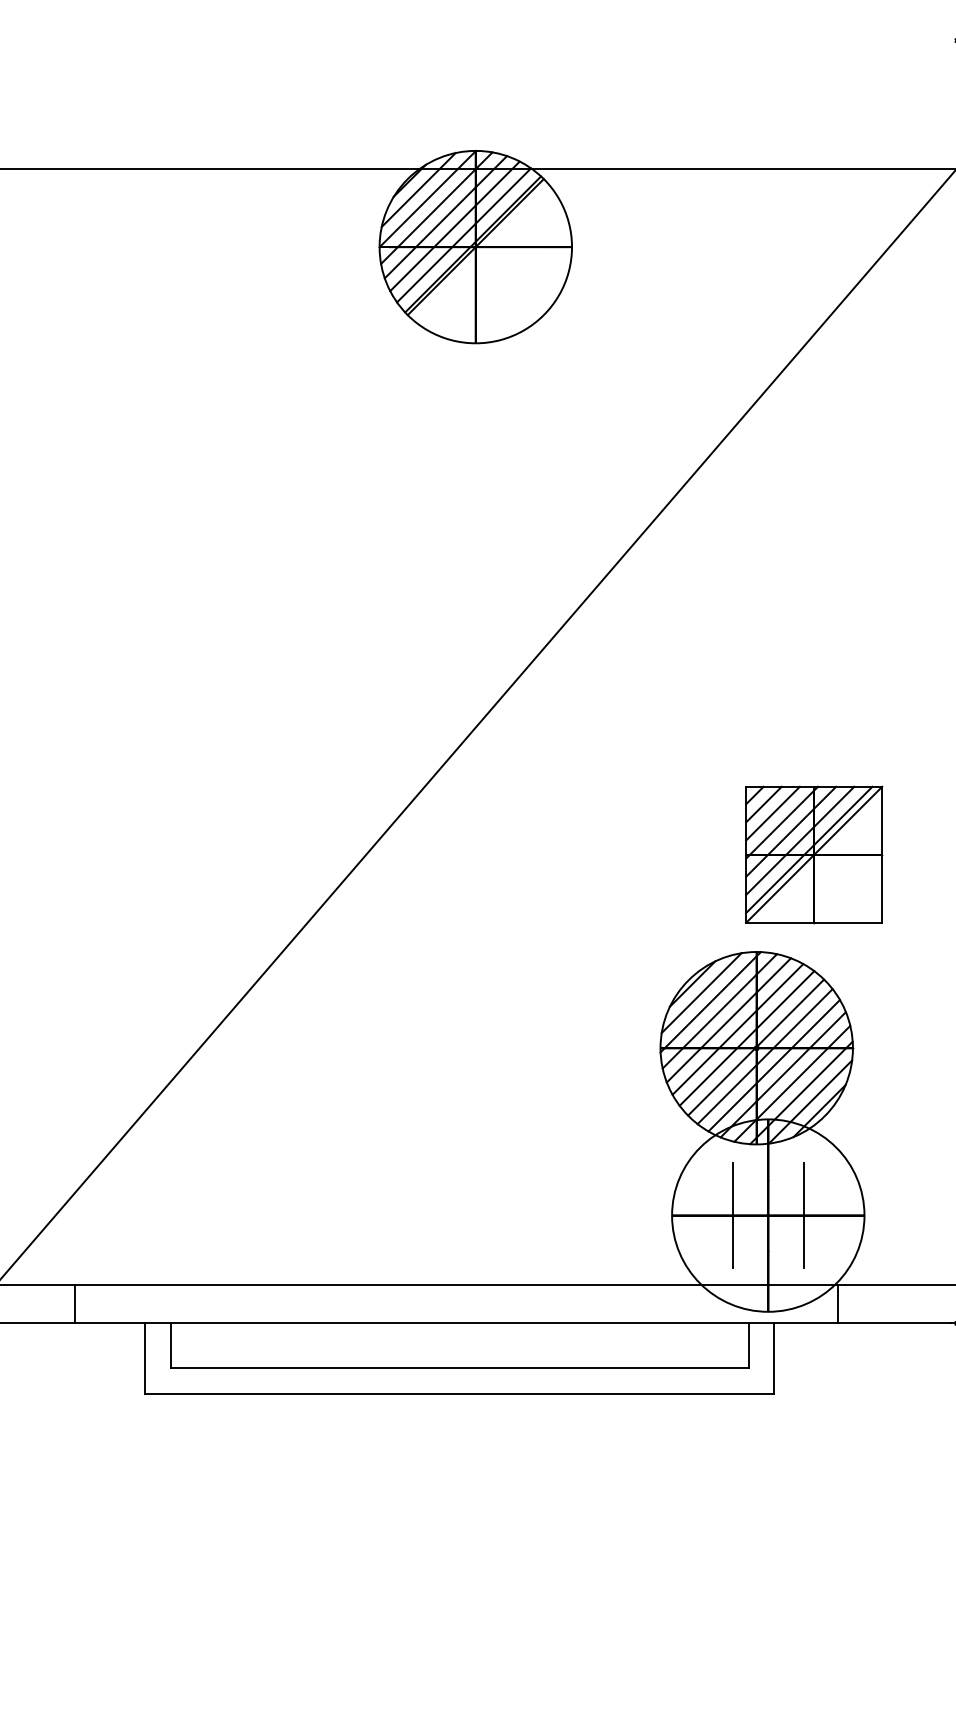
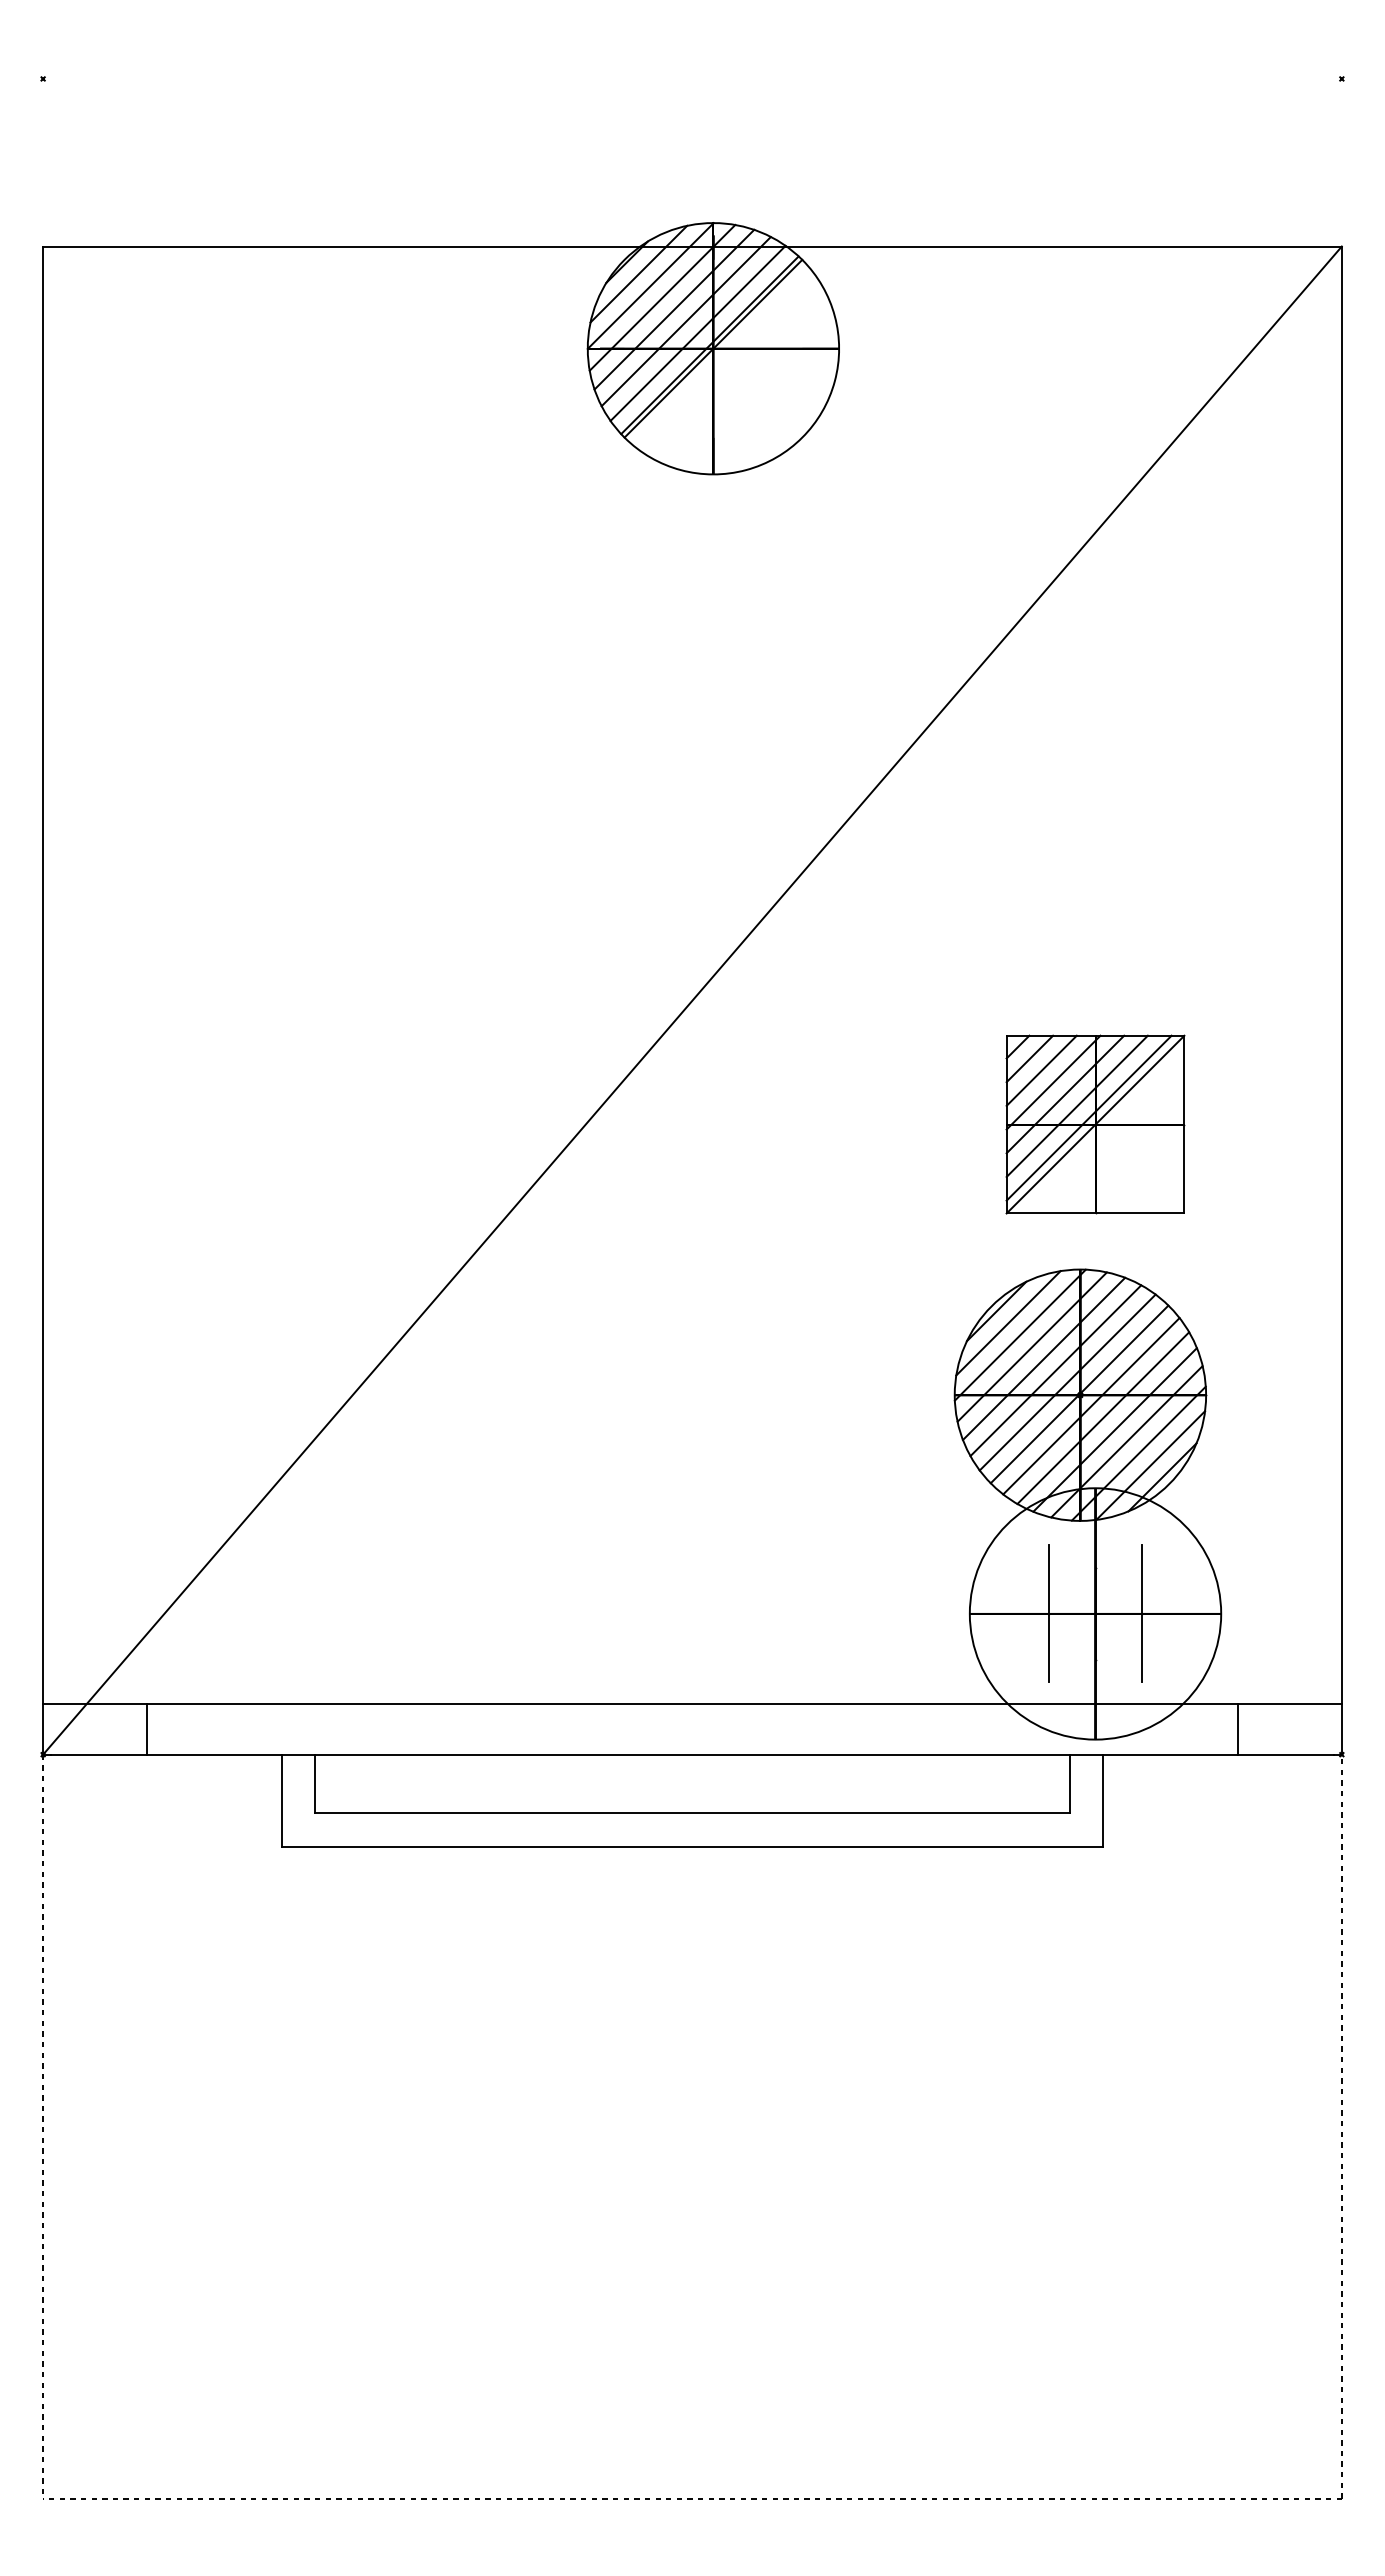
part: (814, 854) -> (1095, 1124), moved
line: (75, 1304) -> (147, 1729), moved
line: (837, 1304) -> (1237, 1729), moved

